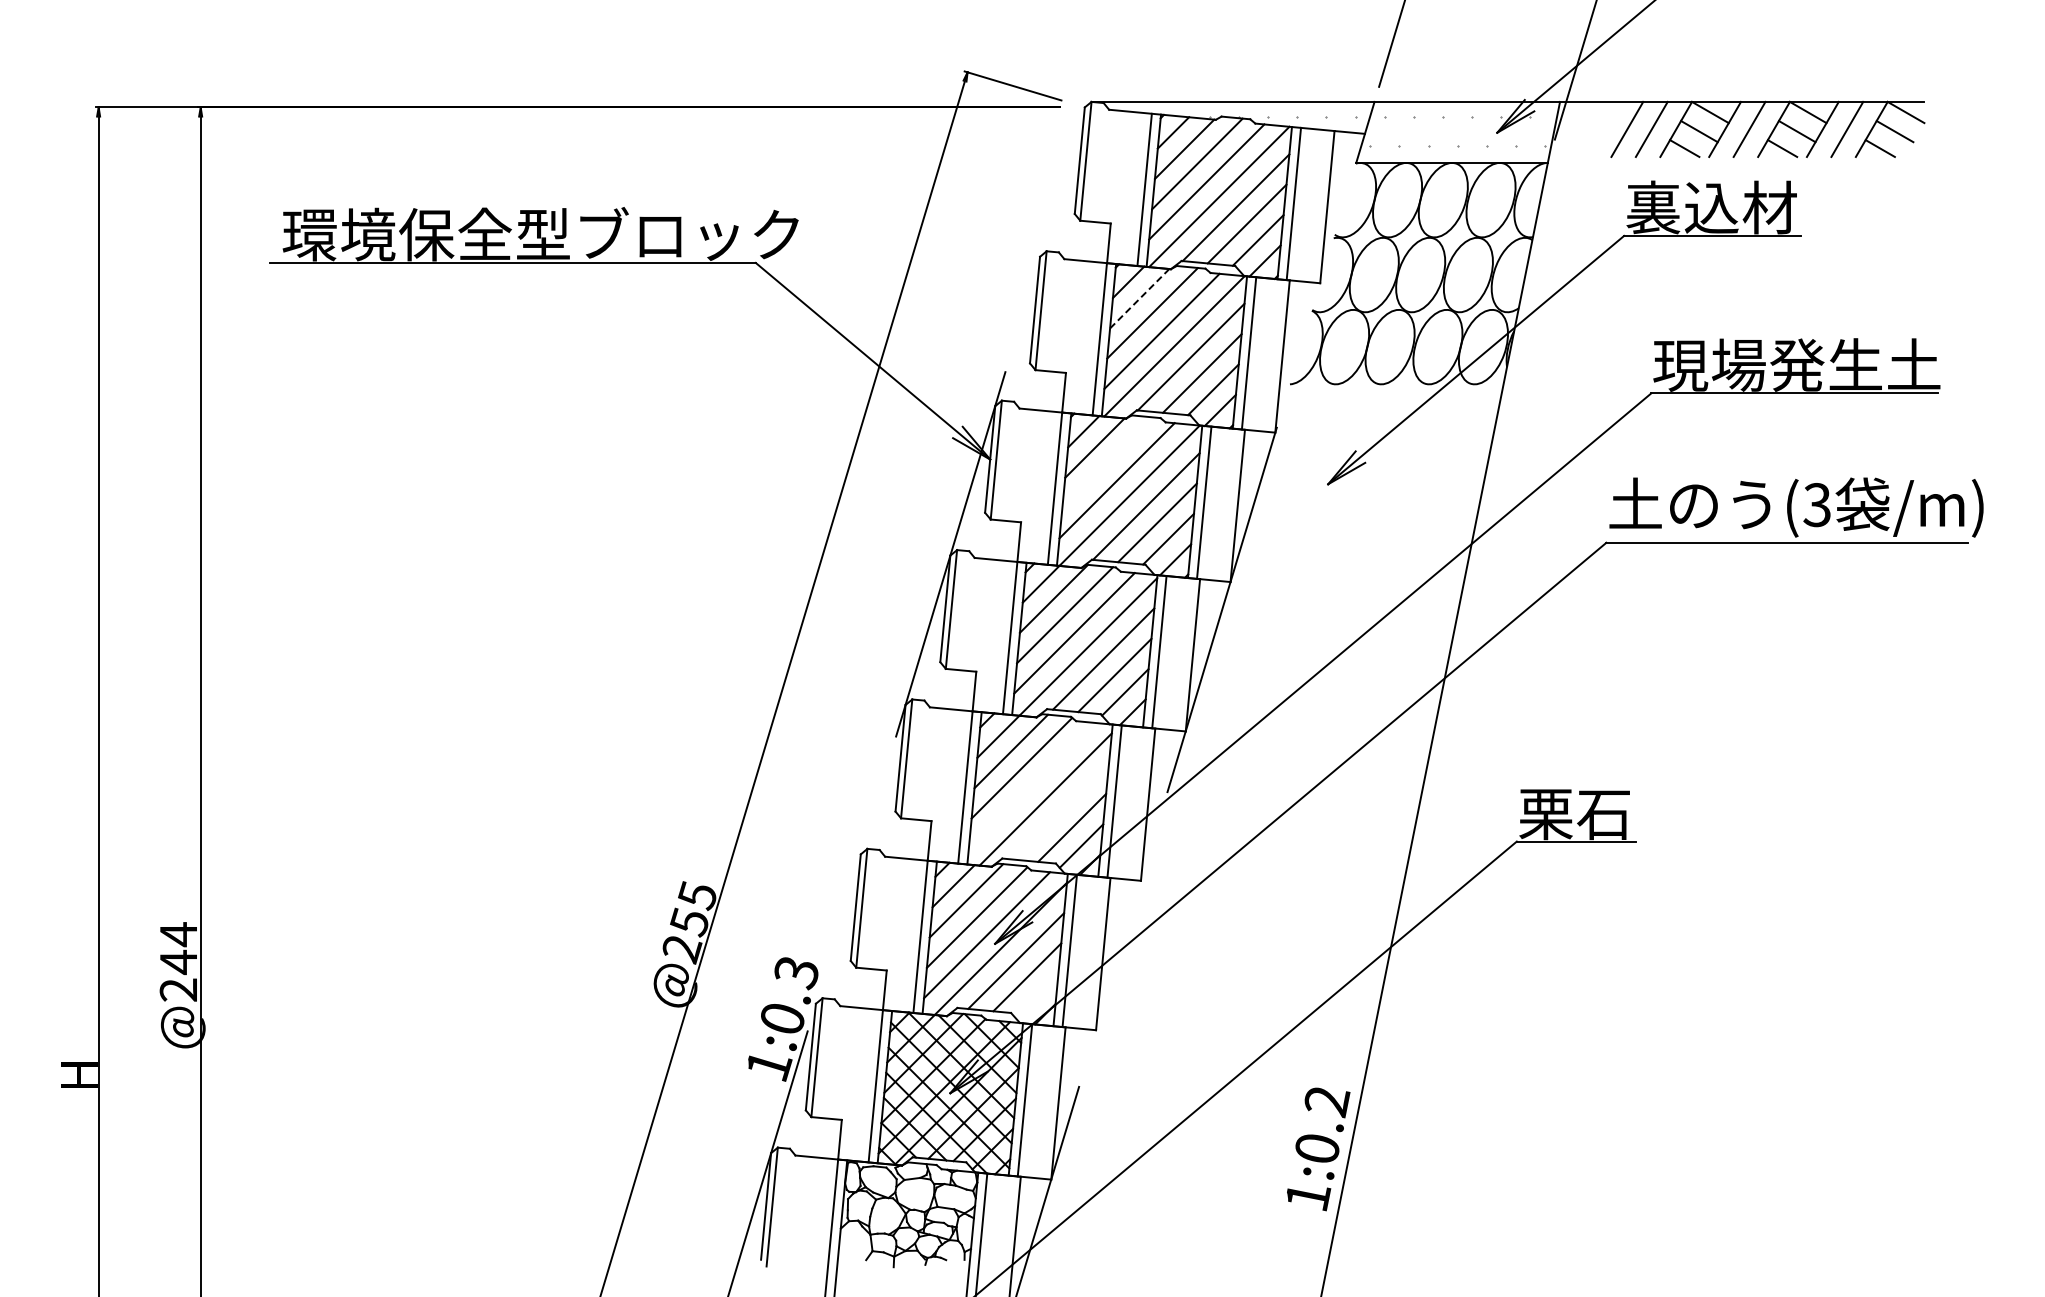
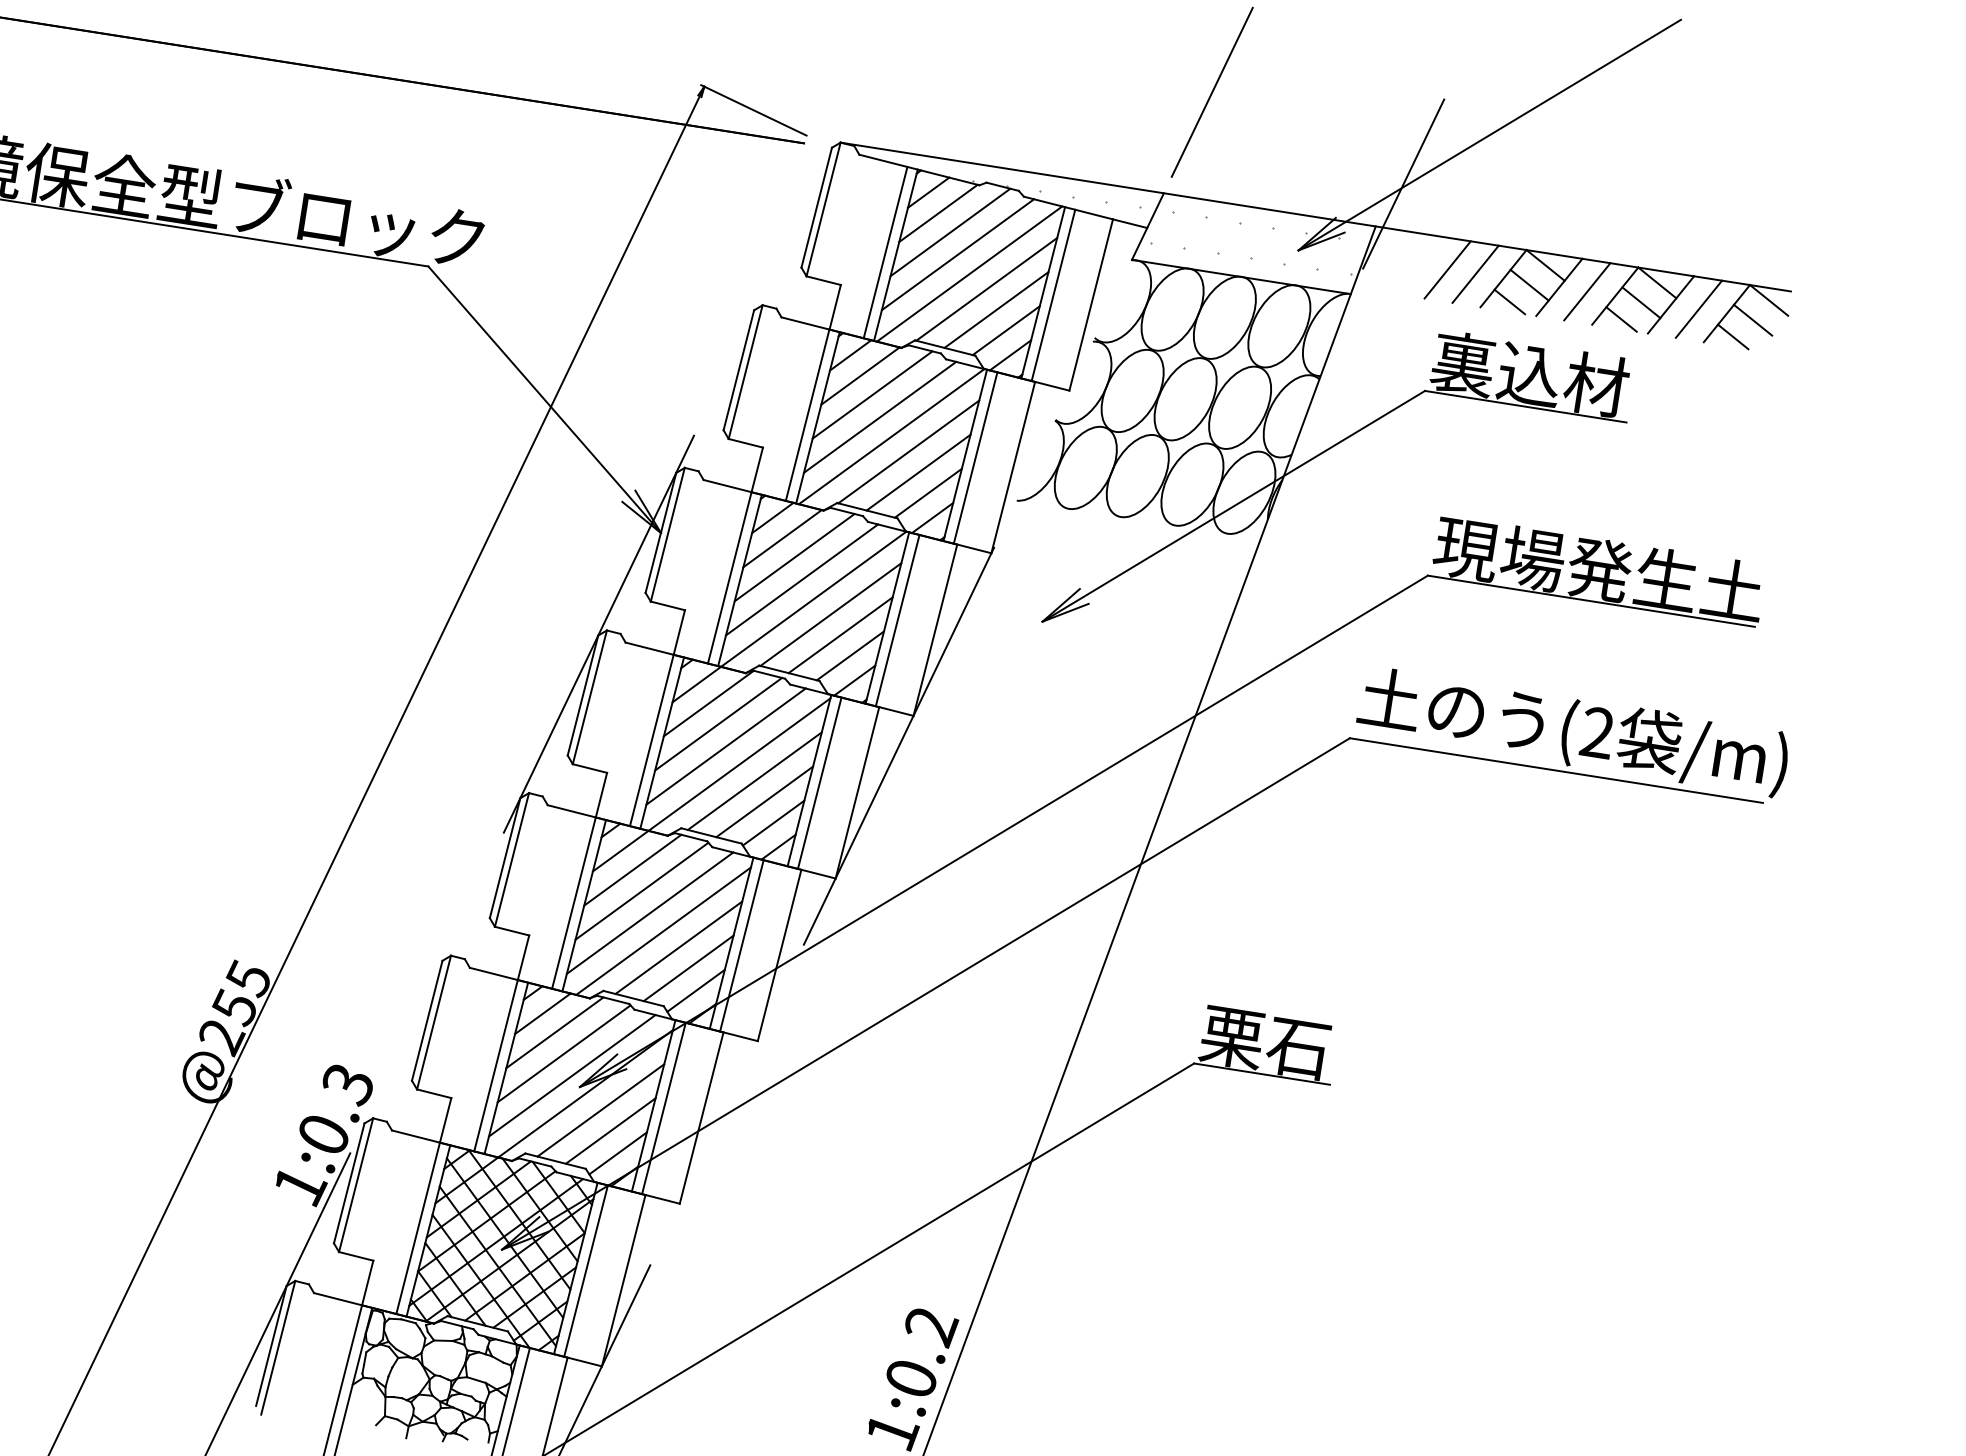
line: (1139, 298) -> (860, 375), dashed -> solid
line: (1107, 462) -> (794, 557), added
text: (1816, 505) -> (1596, 733), (3 -> (2
line: (1031, 785) -> (649, 912), added
line: (1060, 811) -> (678, 947), added
line: (1036, 995) -> (617, 1153), added

